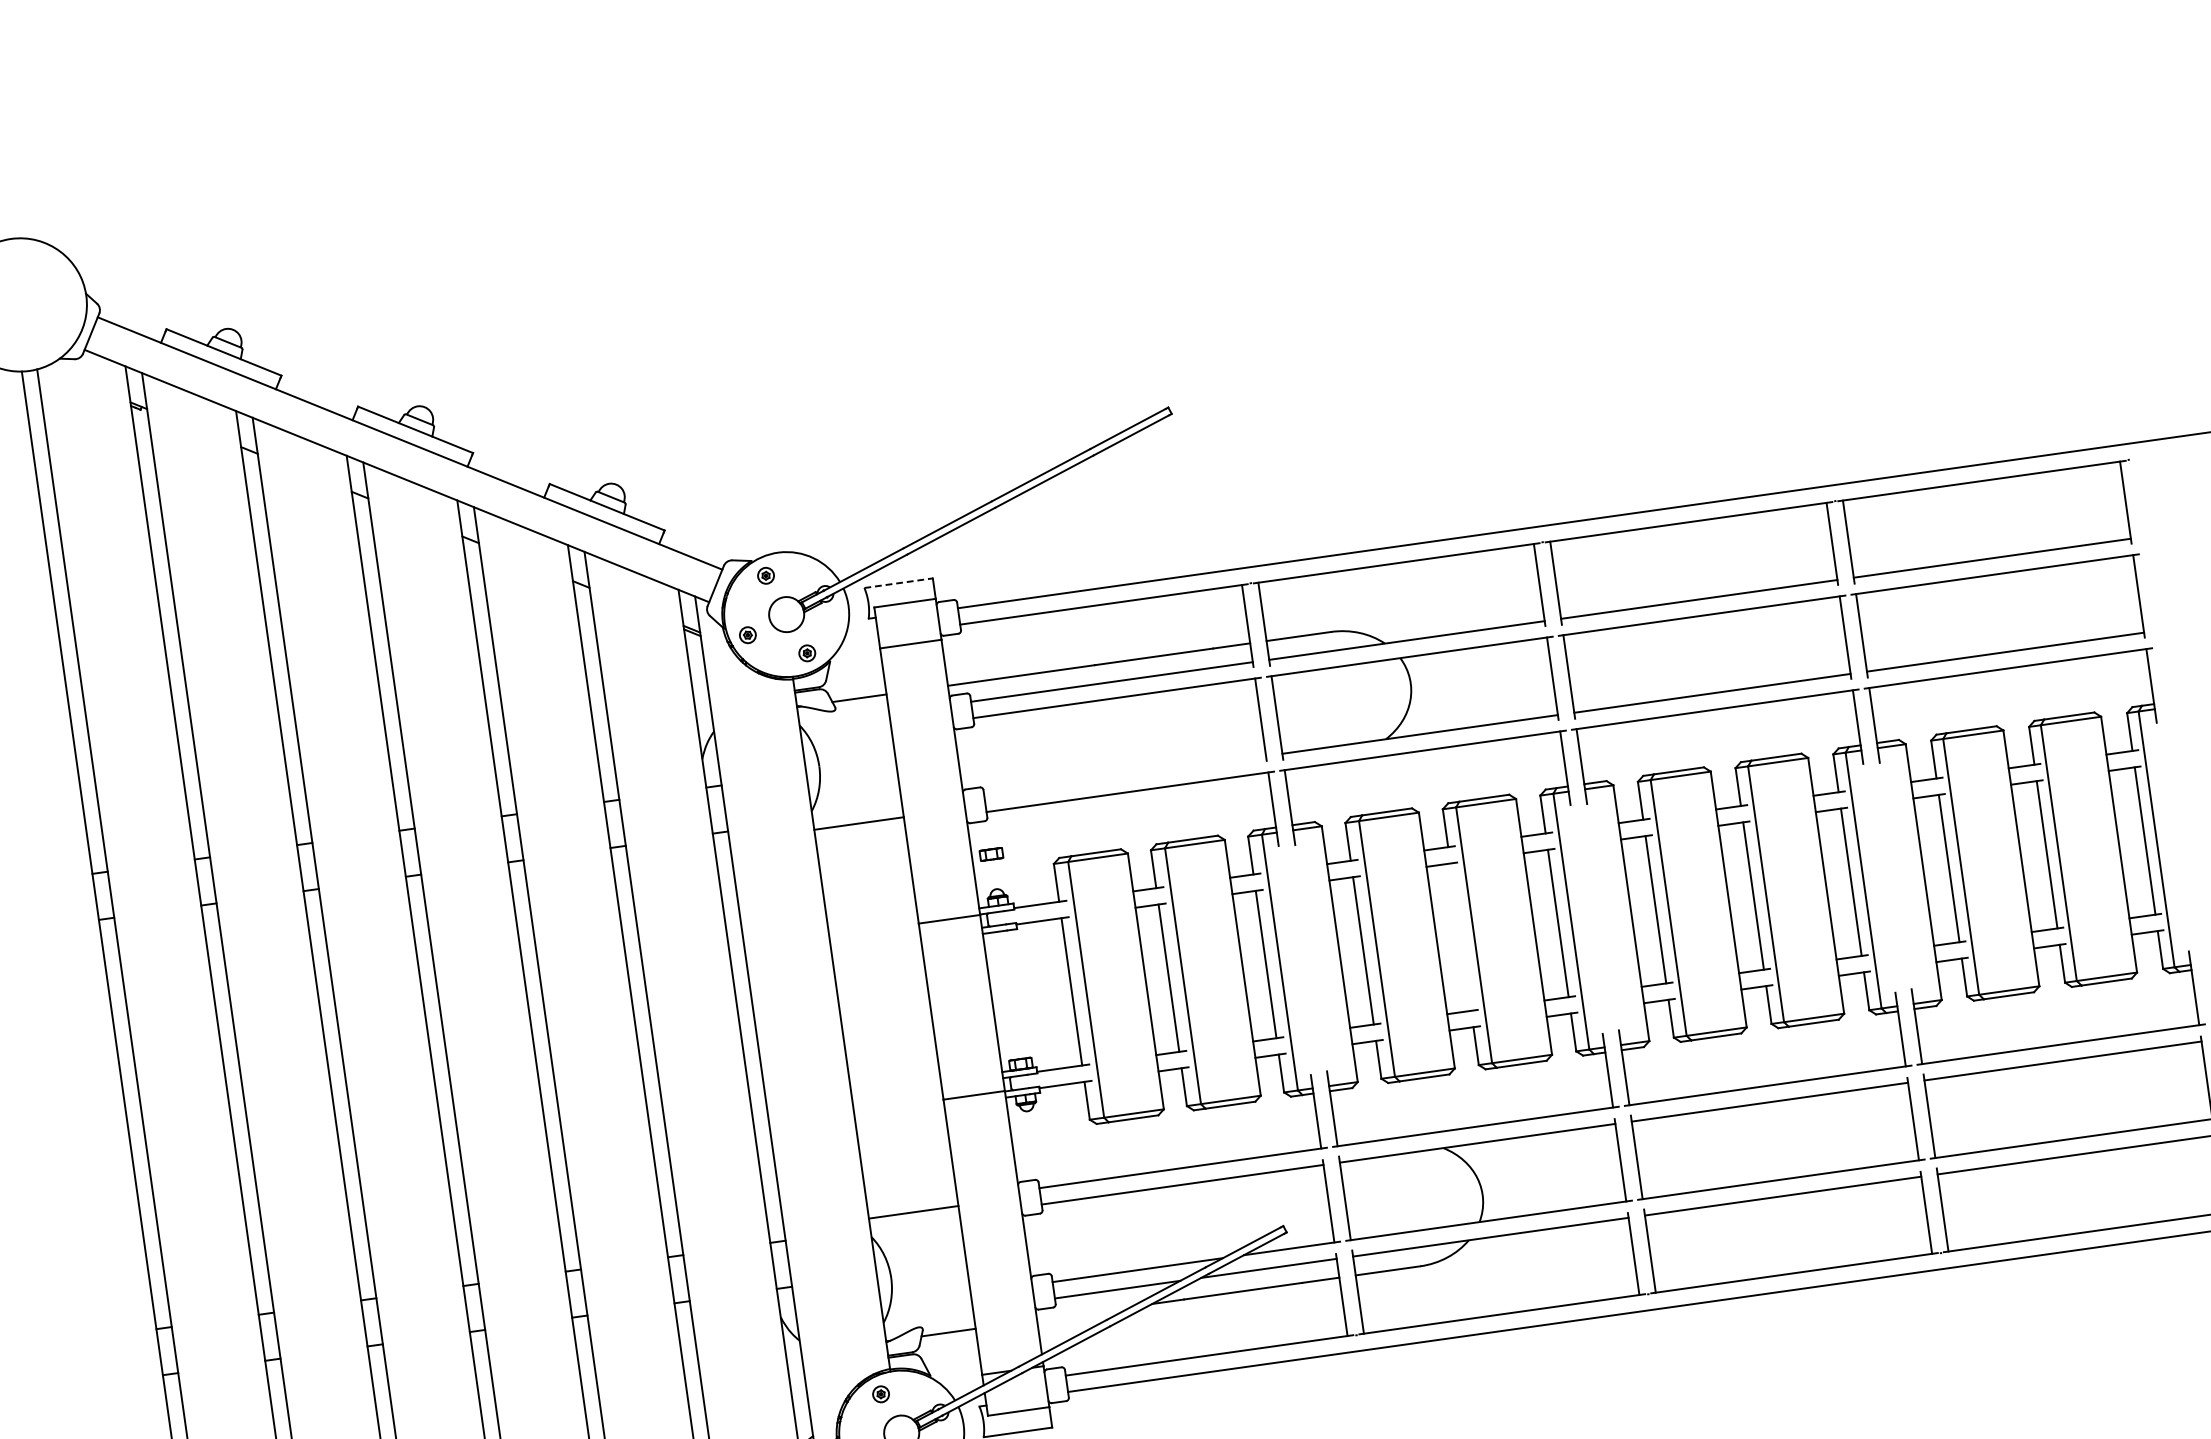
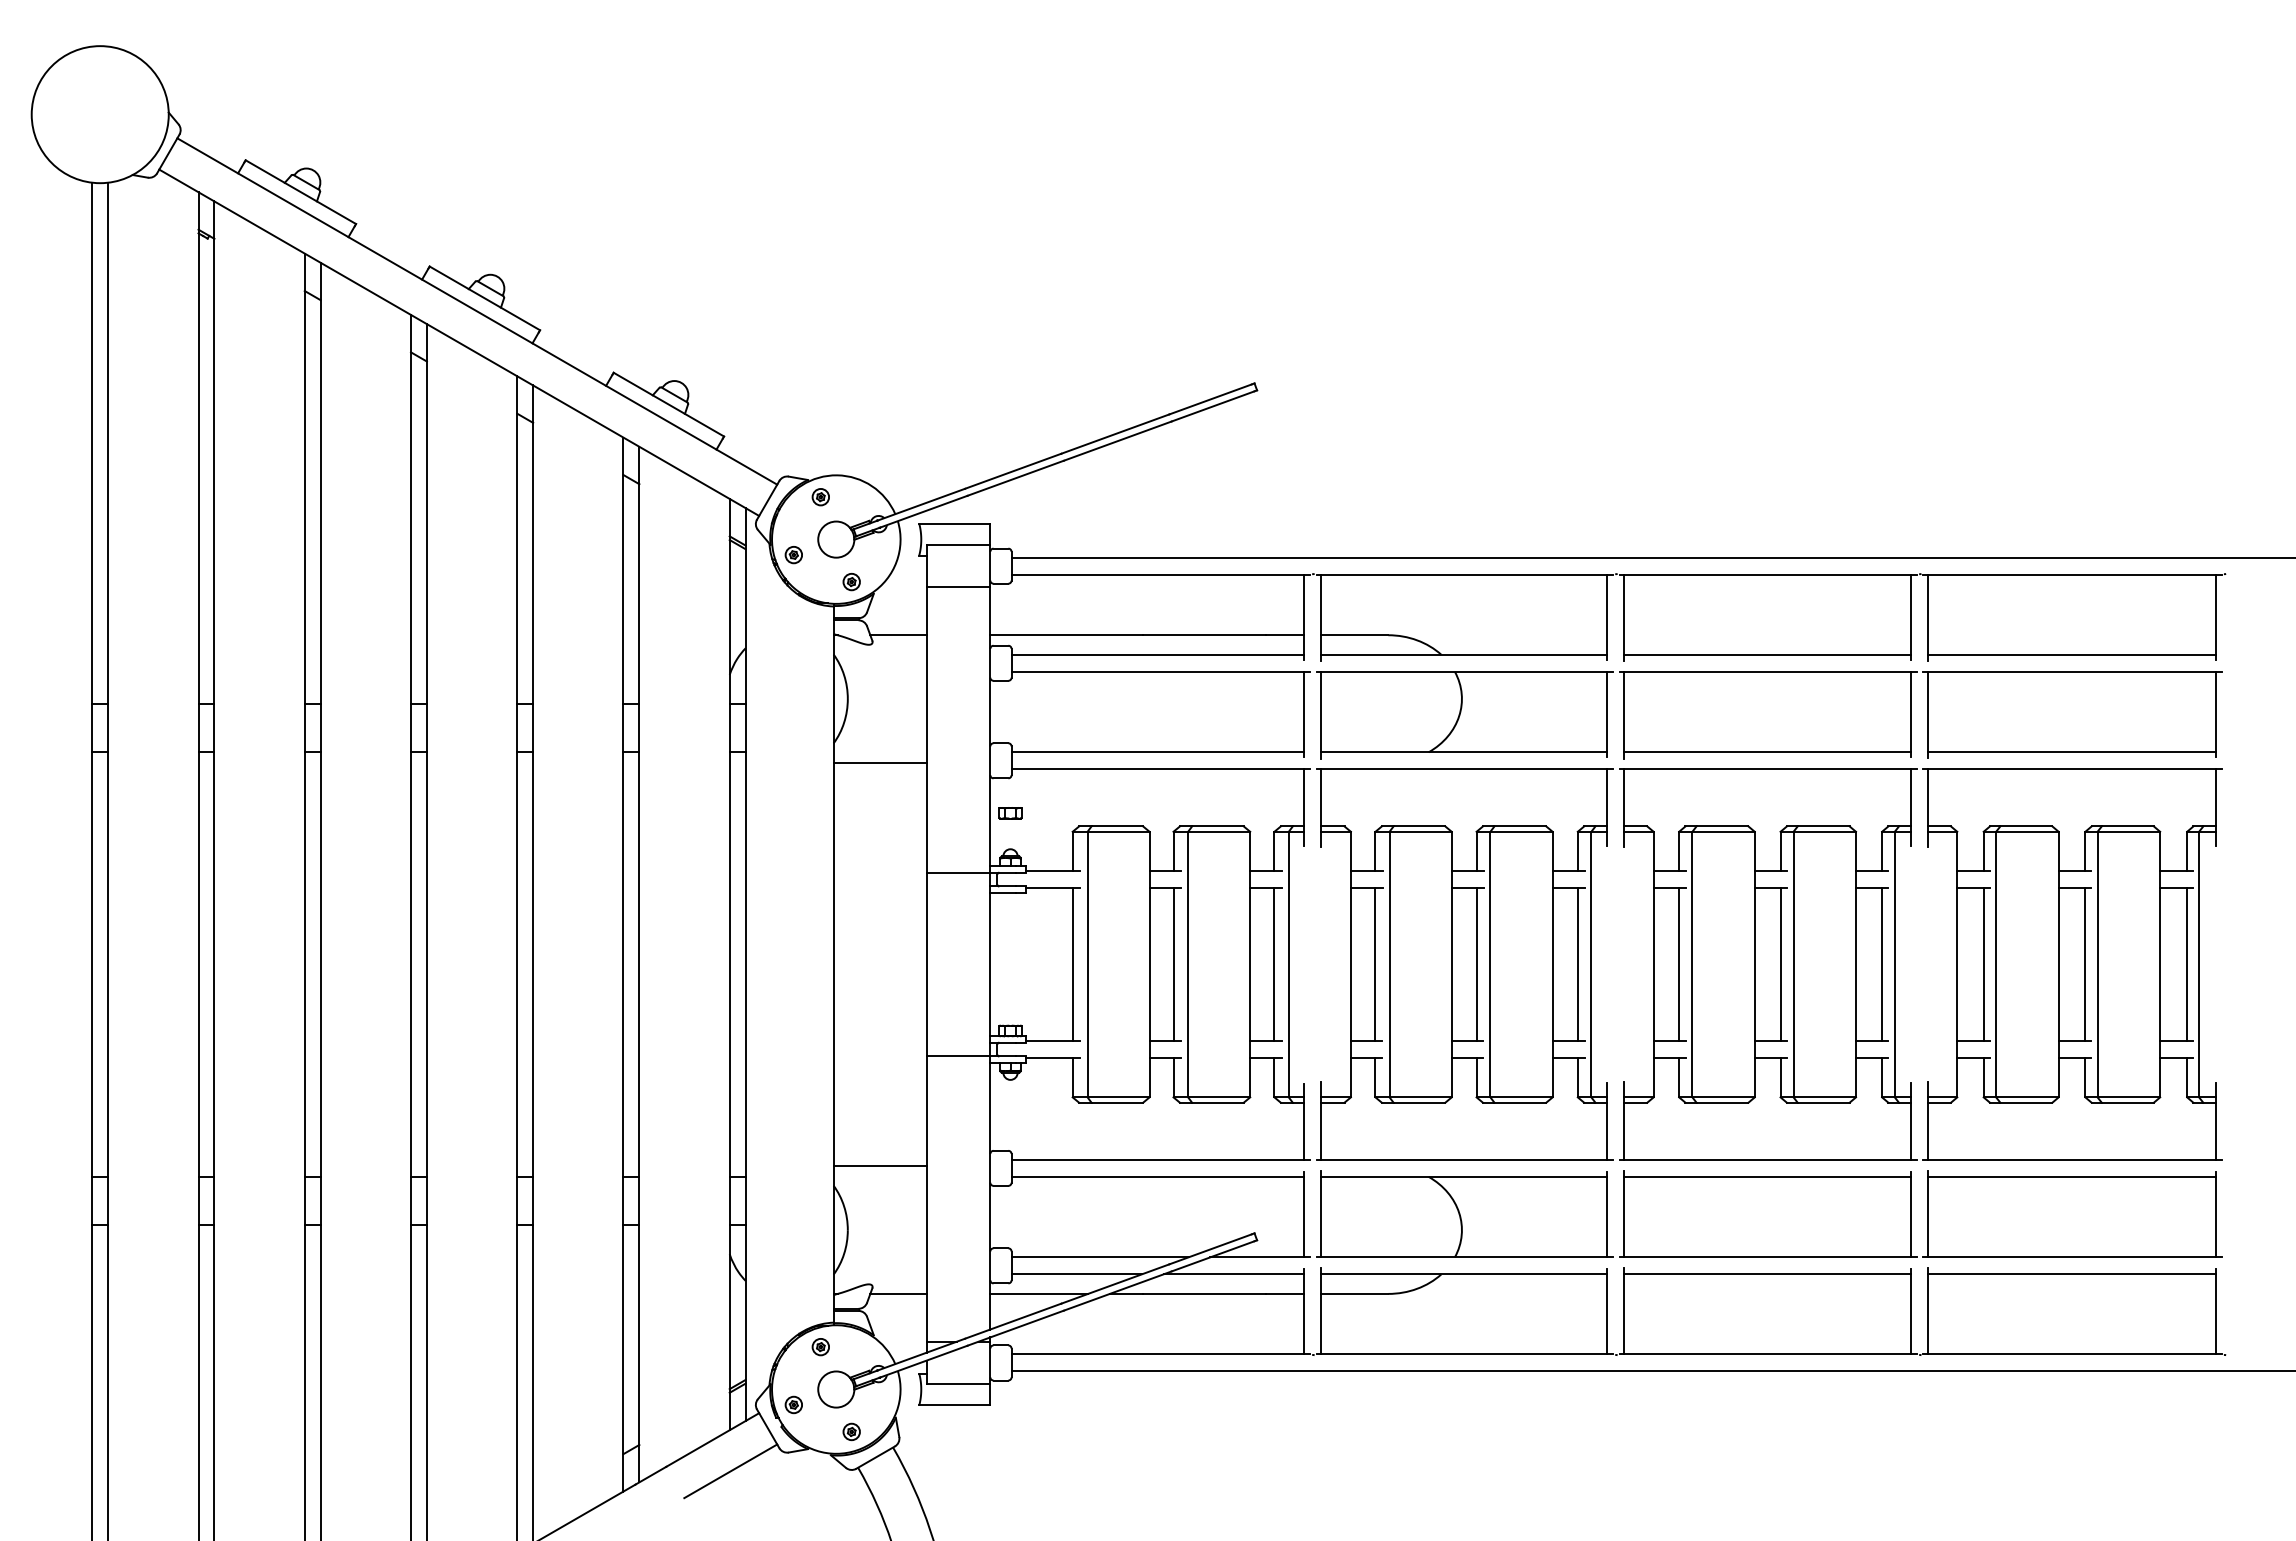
line: (898, 583) -> (954, 523), dashed -> solid
line: (1124, 776) -> (1157, 752), added
line: (1460, 937) -> (1476, 964), added
line: (1084, 1313) -> (1039, 1293), added

